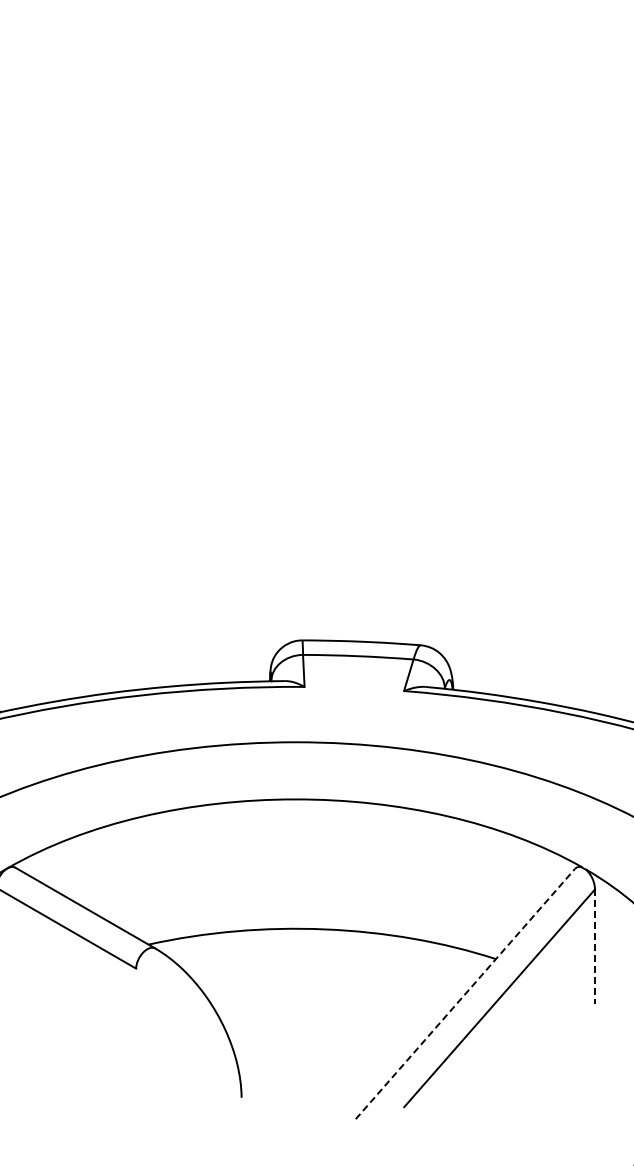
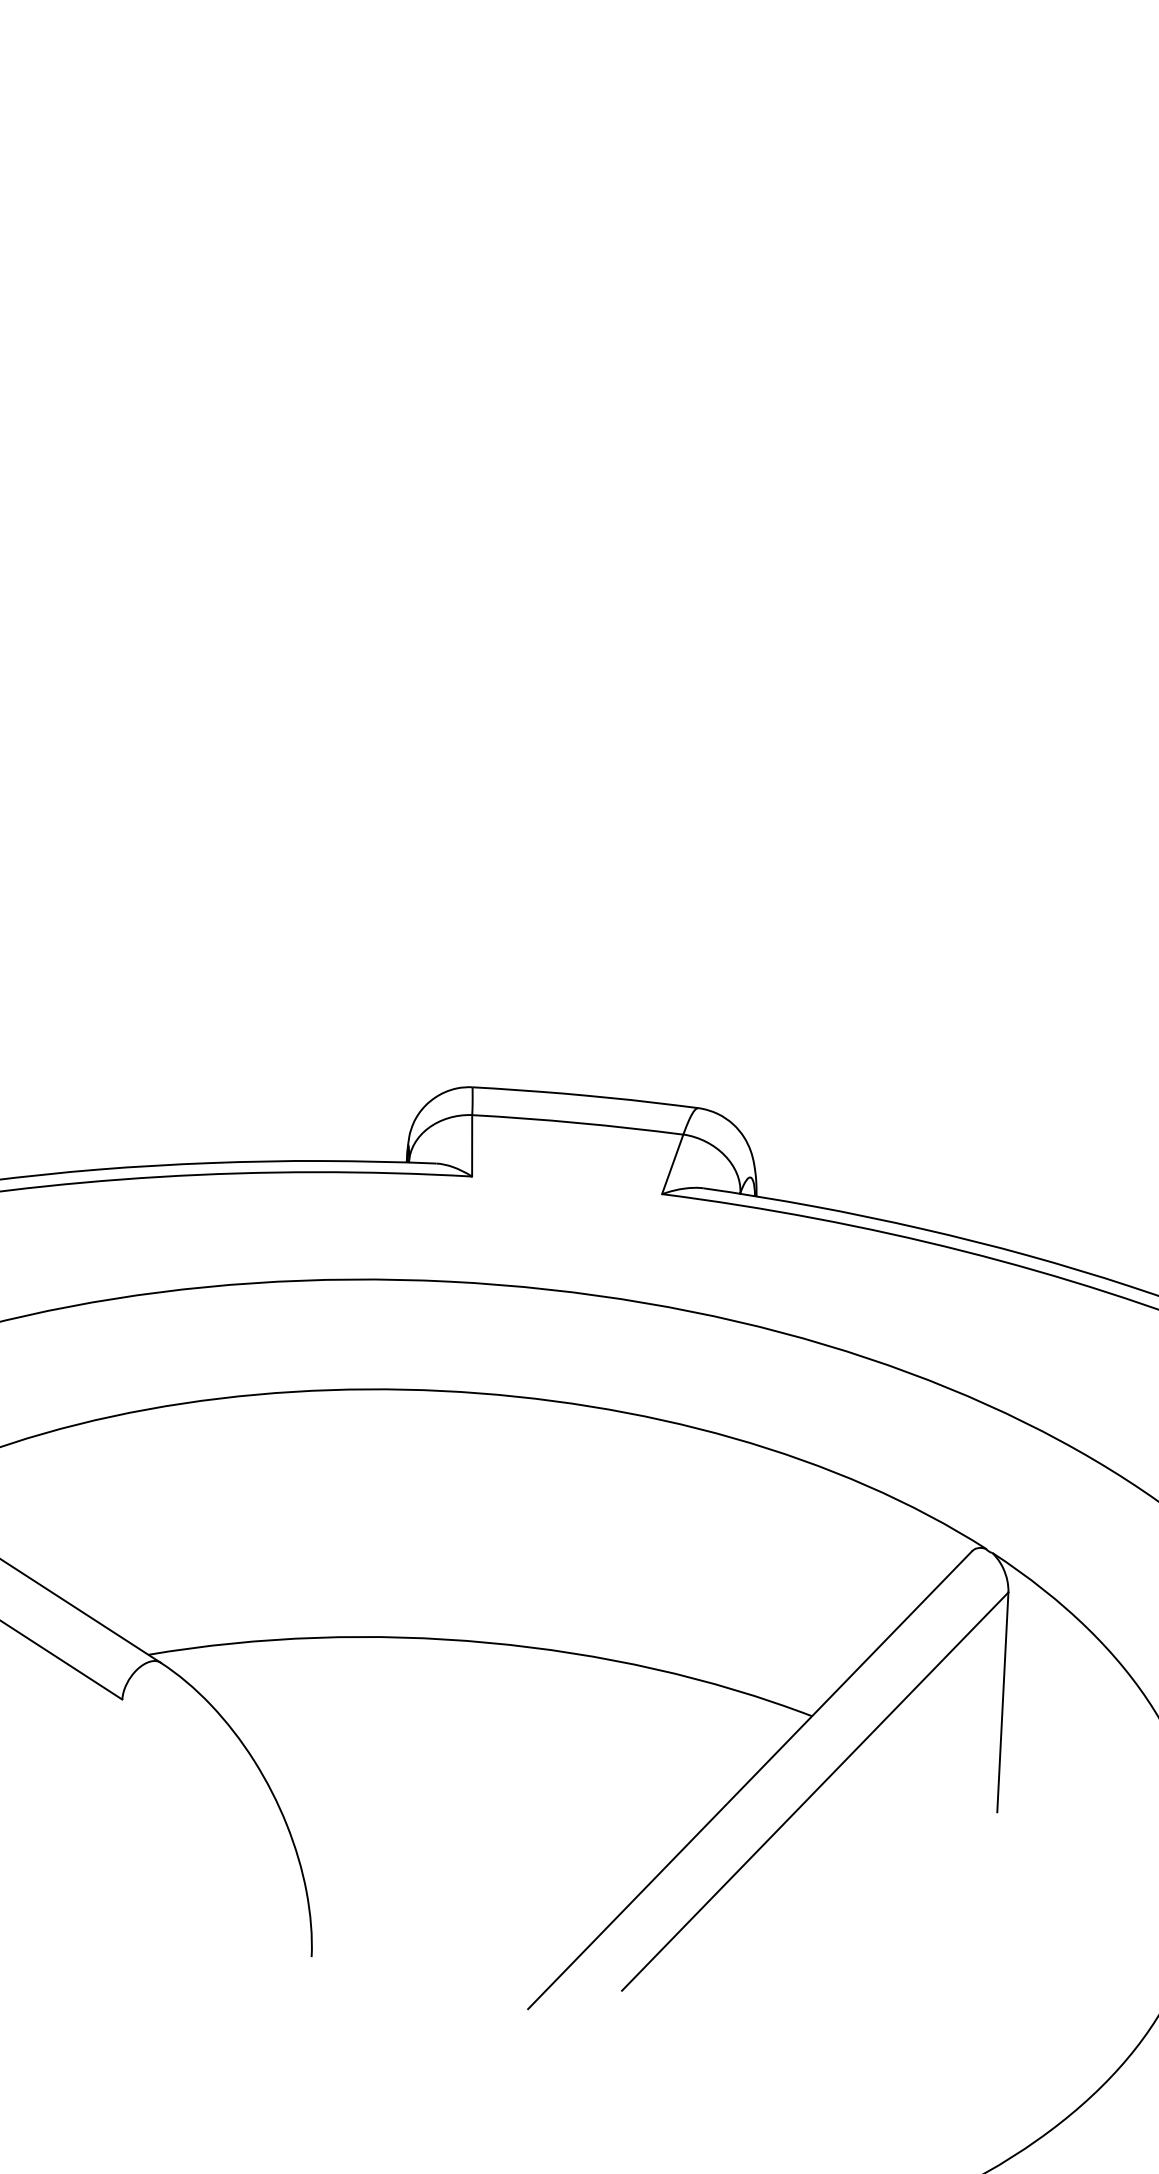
line: (595, 947) -> (1003, 1703), dashed -> solid
line: (465, 993) -> (750, 1779), dashed -> solid

